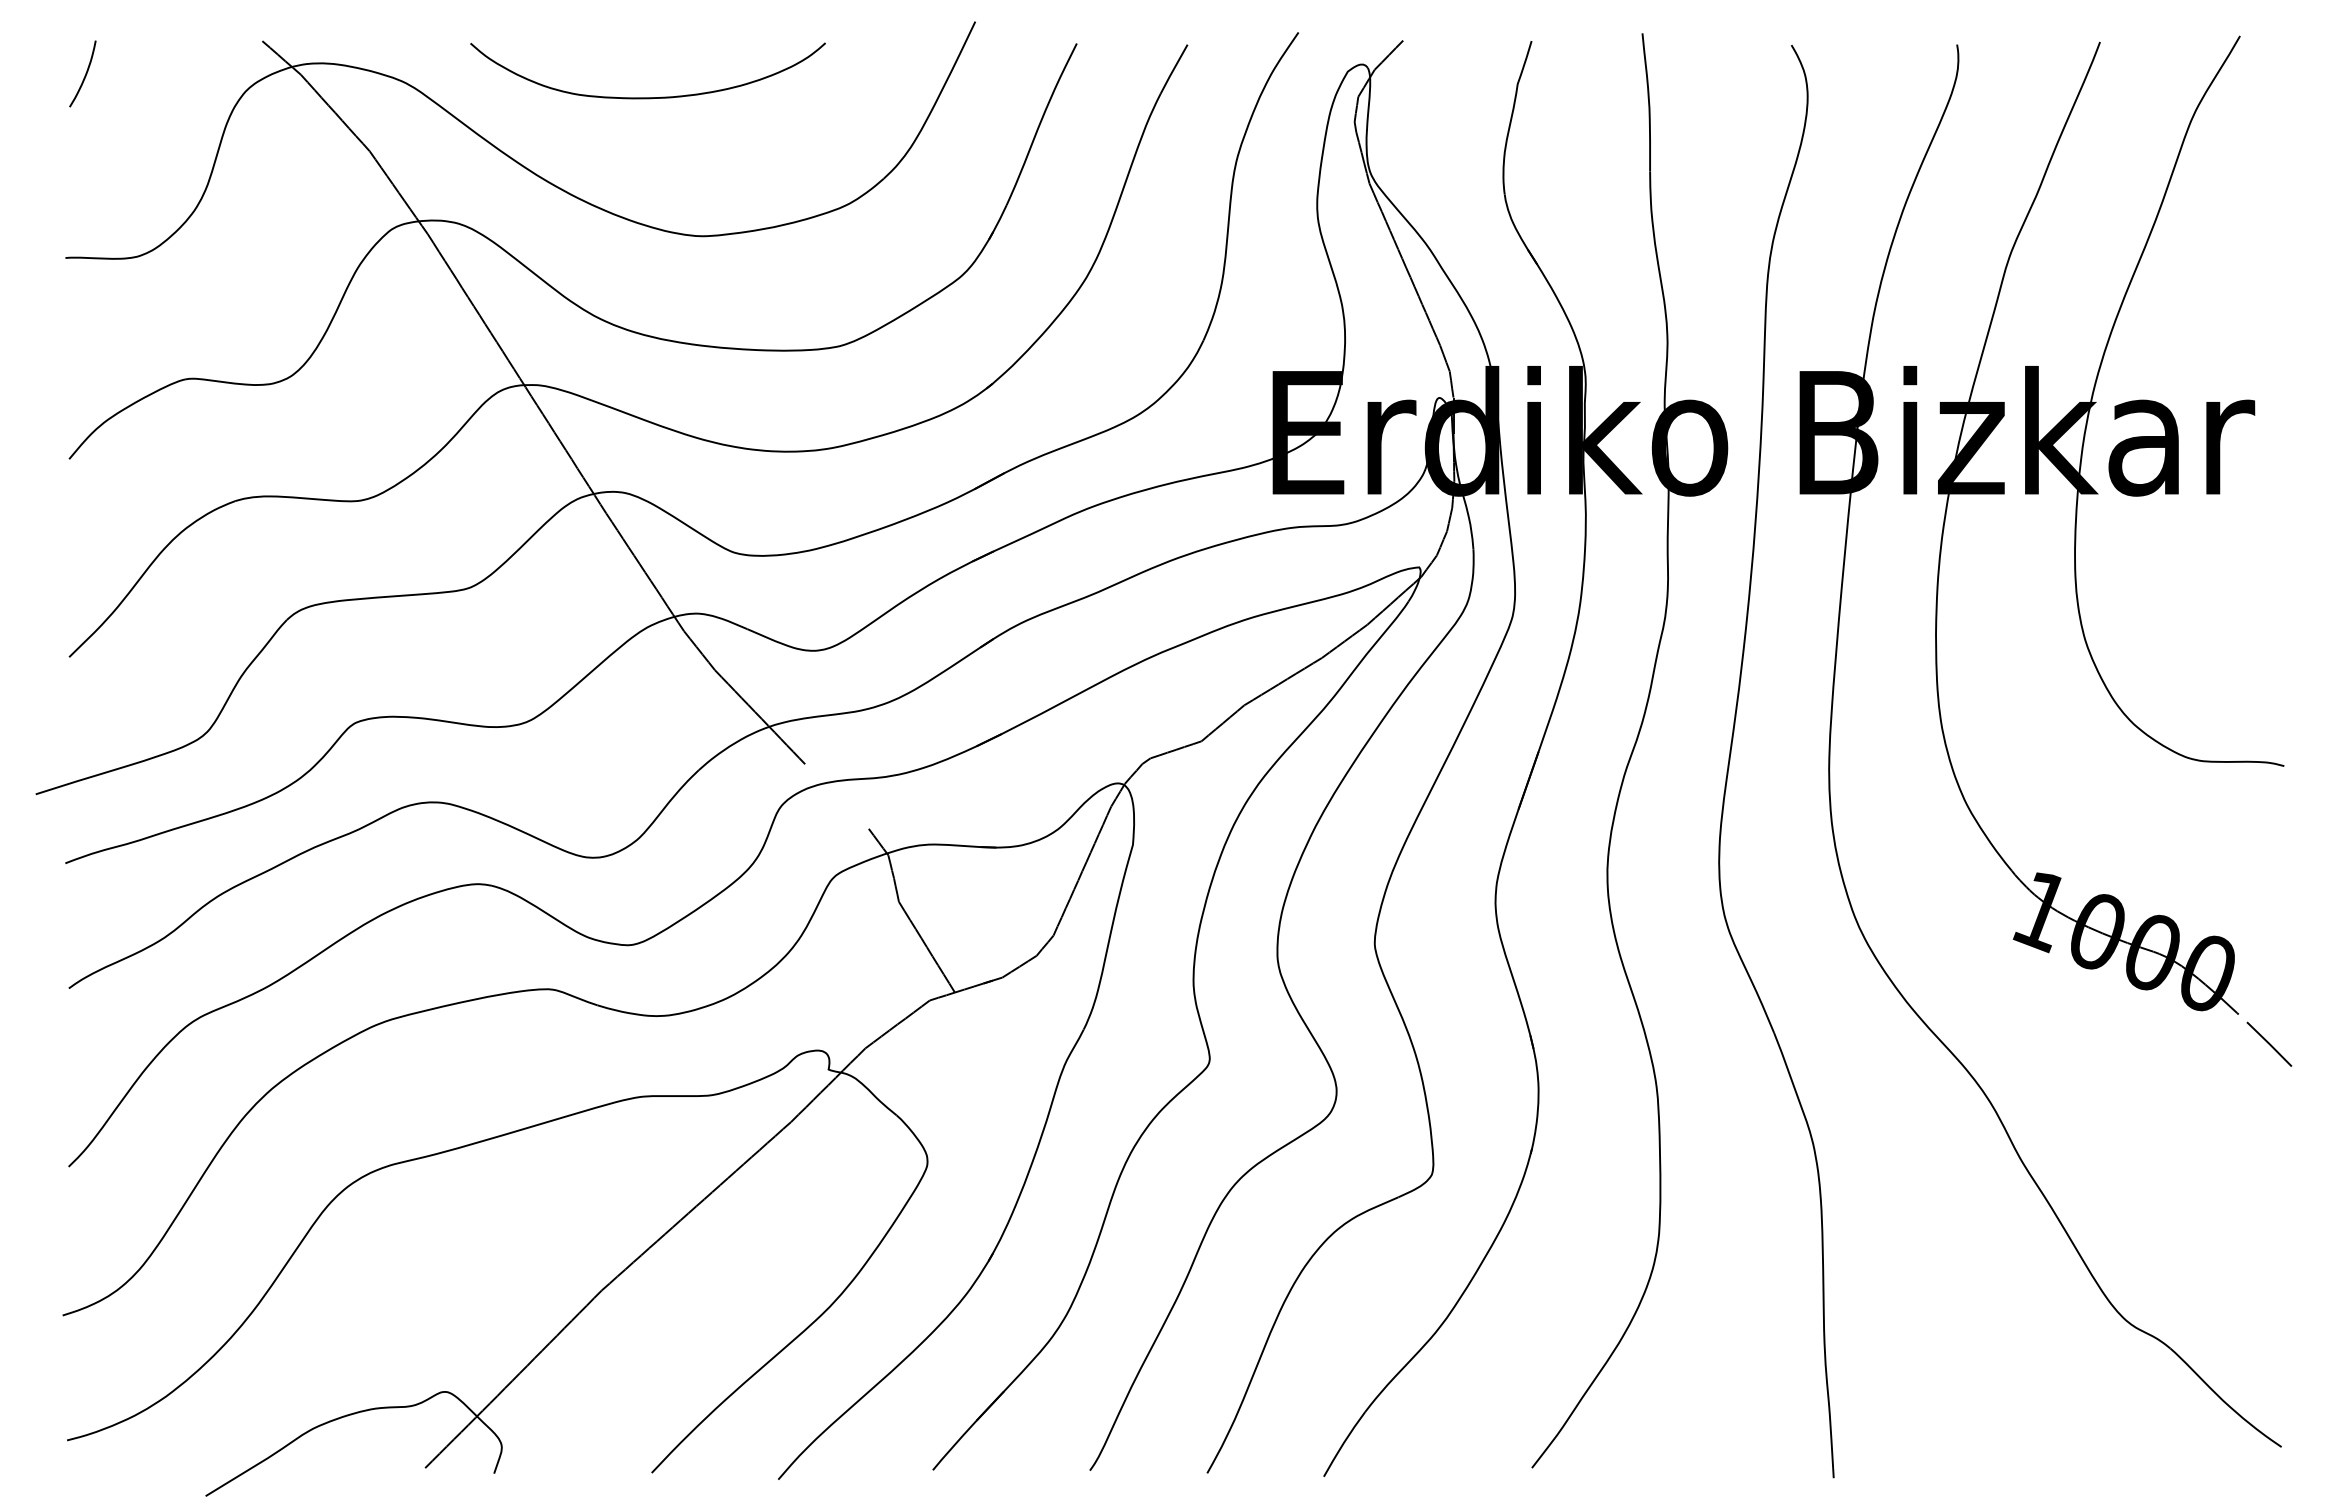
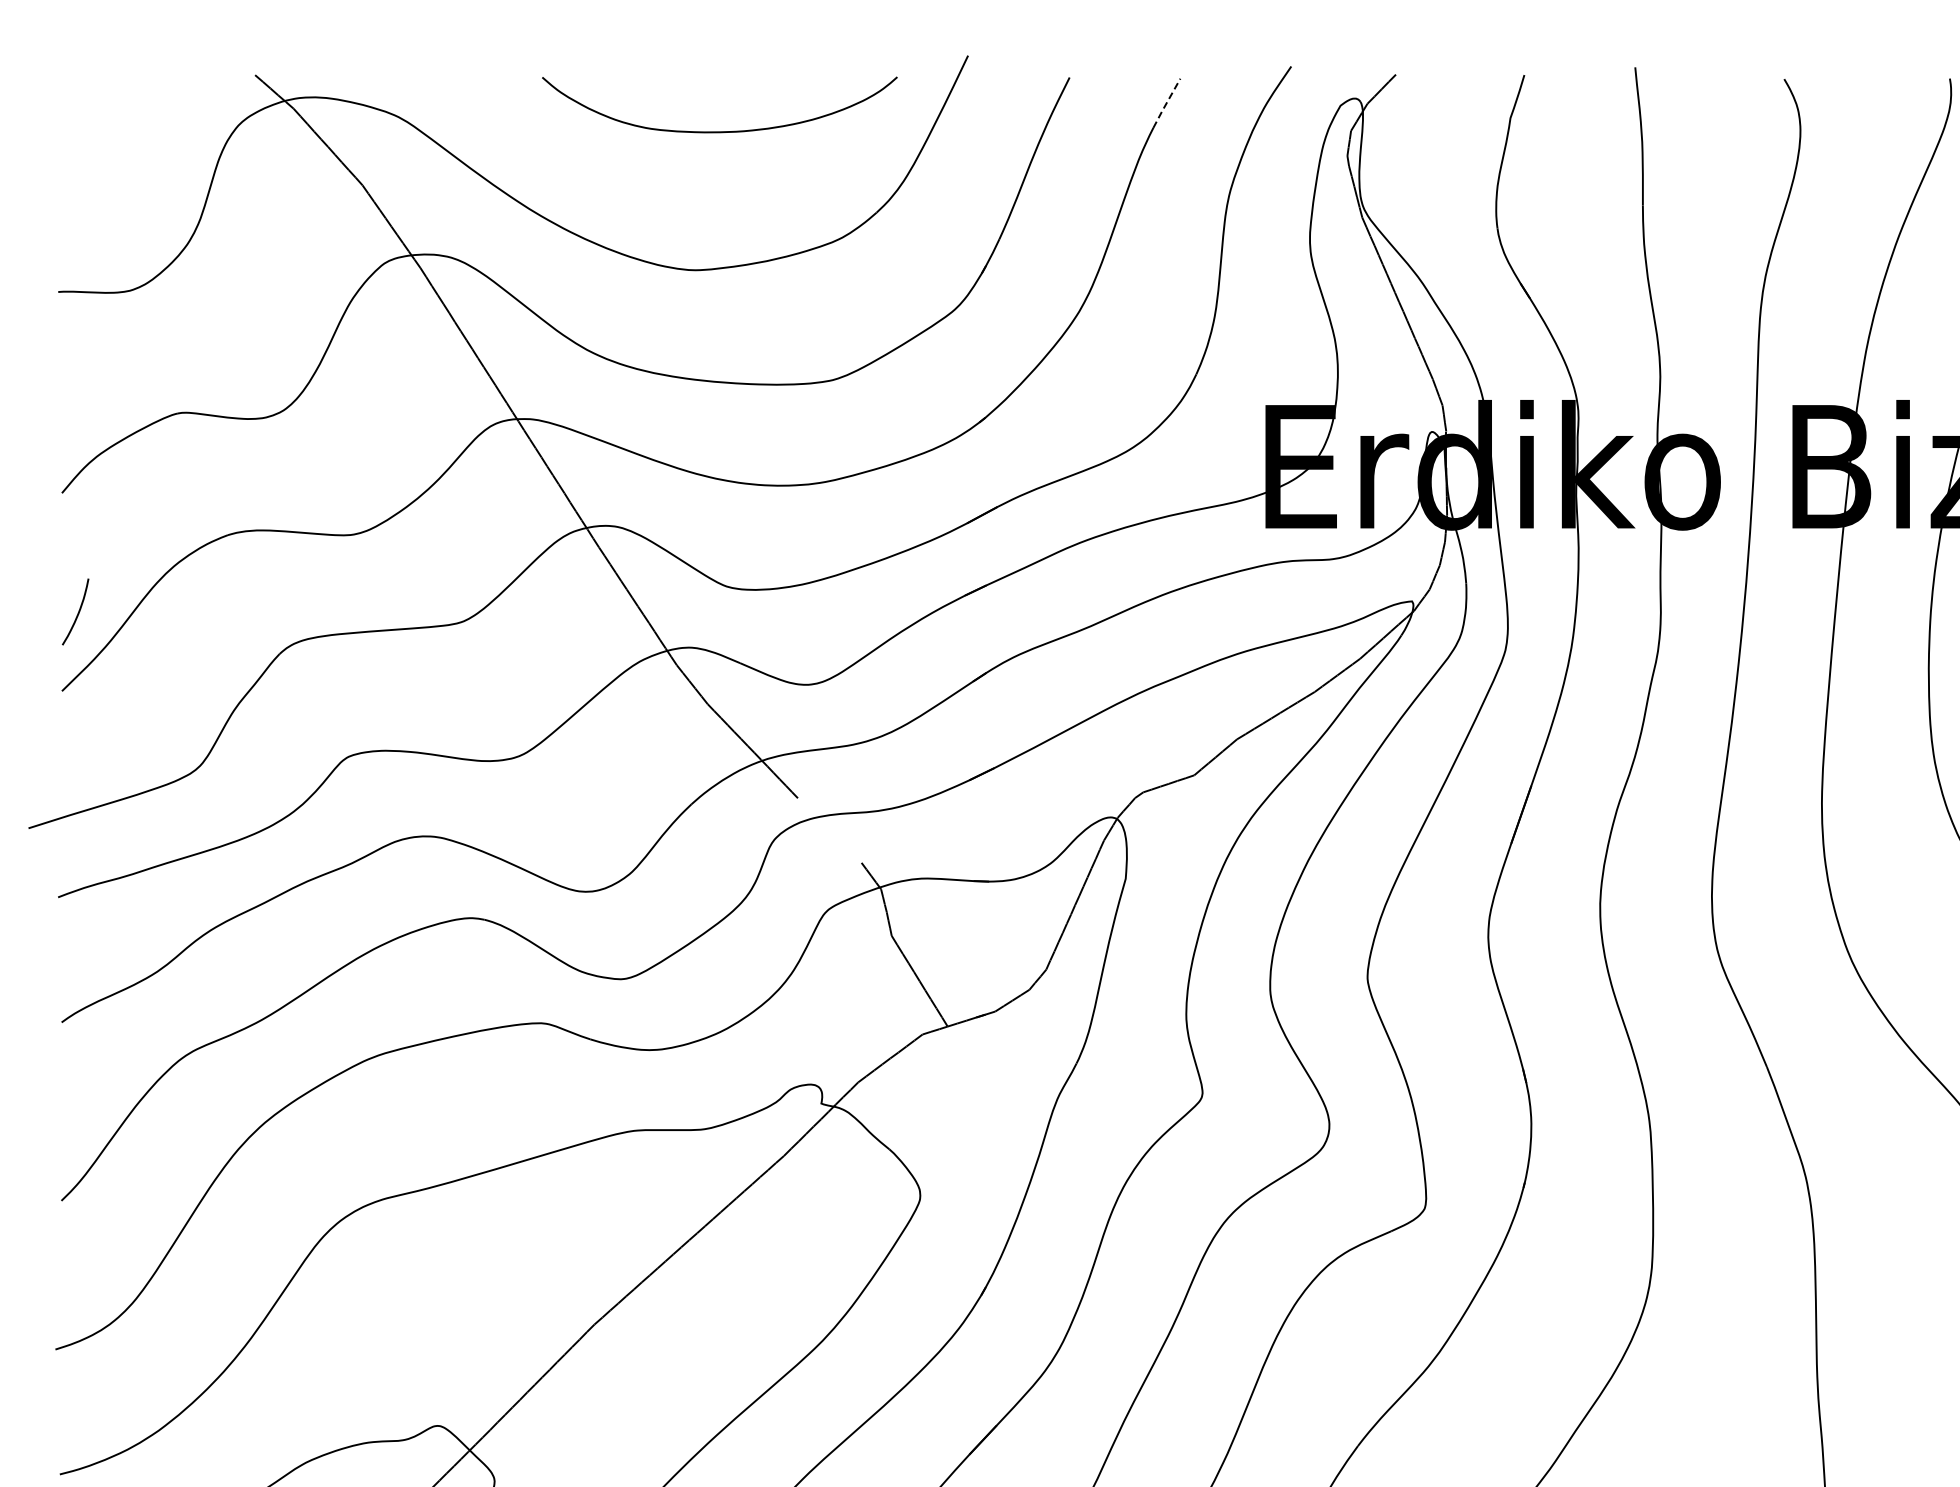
line: (1173, 69) -> (1166, 103), solid -> dashed
curve: (84, 75) -> (77, 613), moved
curve: (647, 97) -> (719, 131), moved

